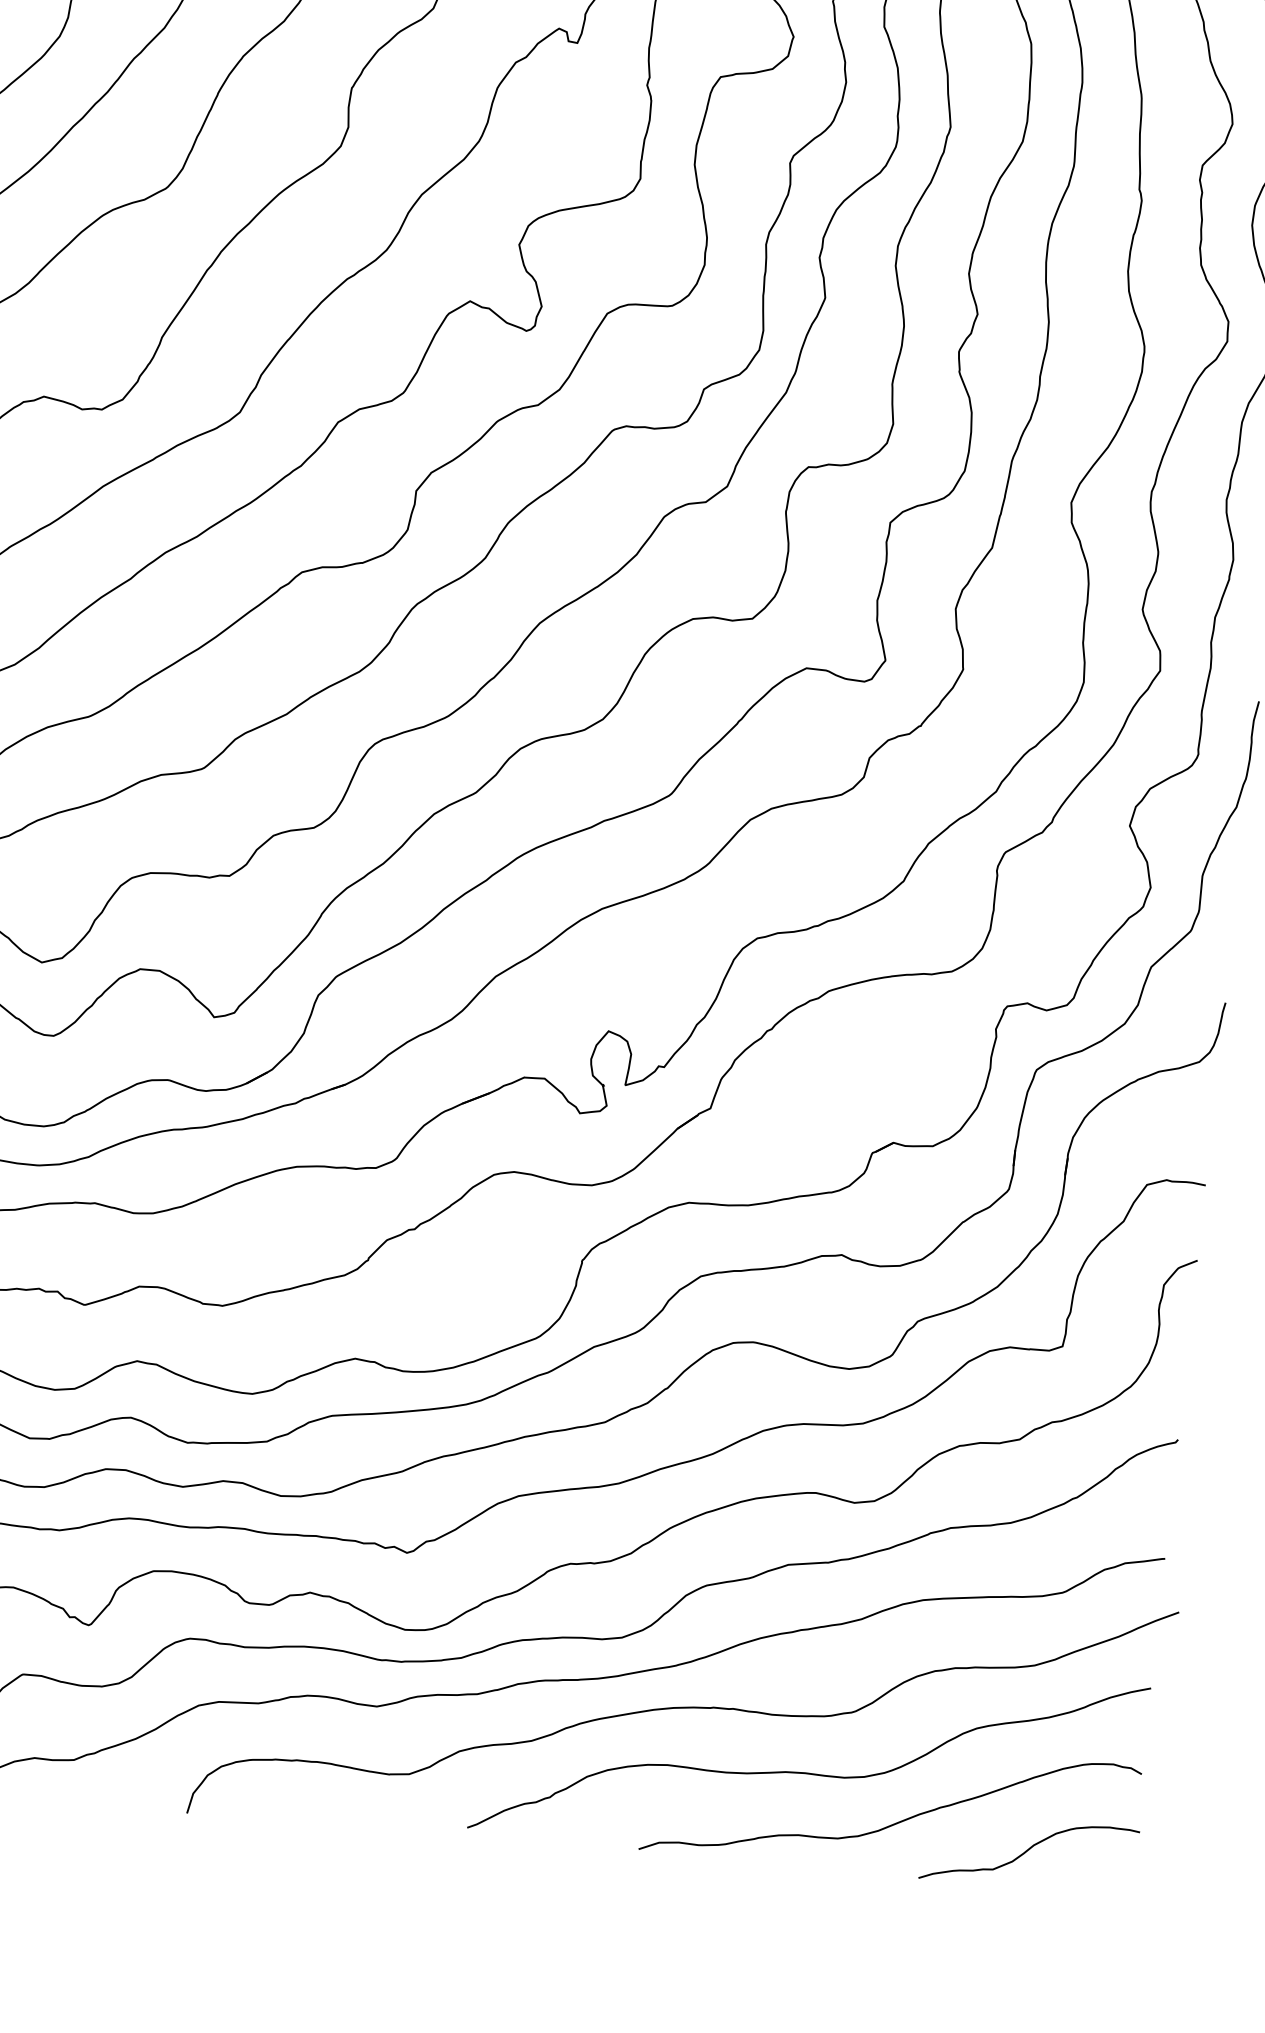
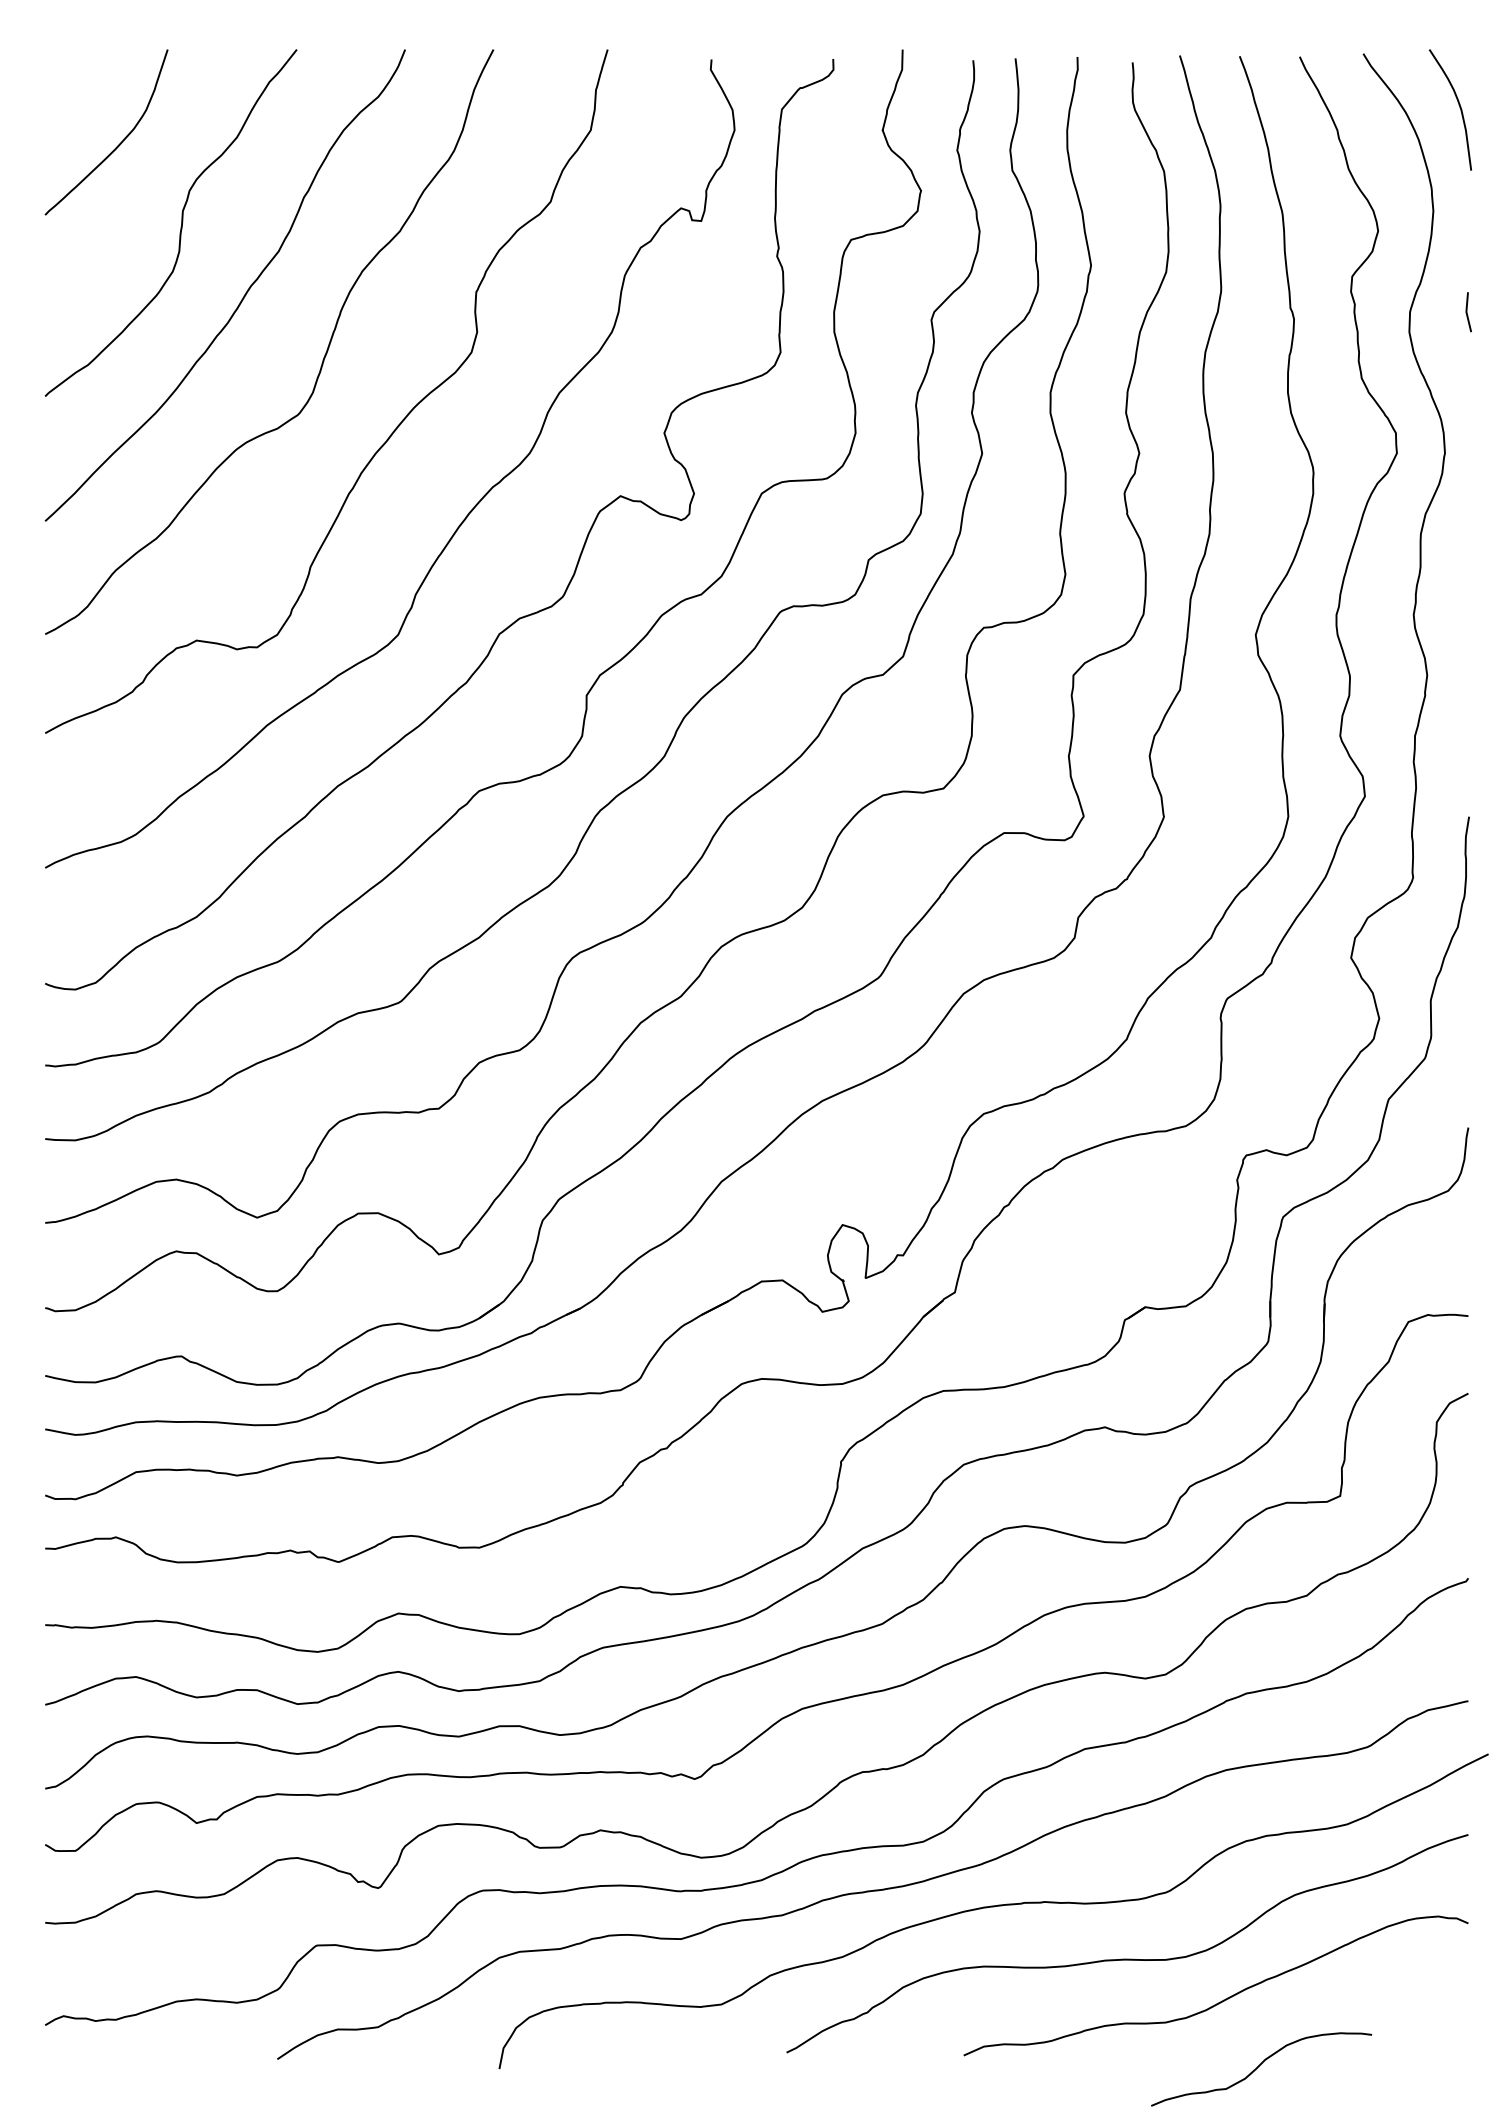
curve: (1027, 1851) -> (1259, 2066), moved

